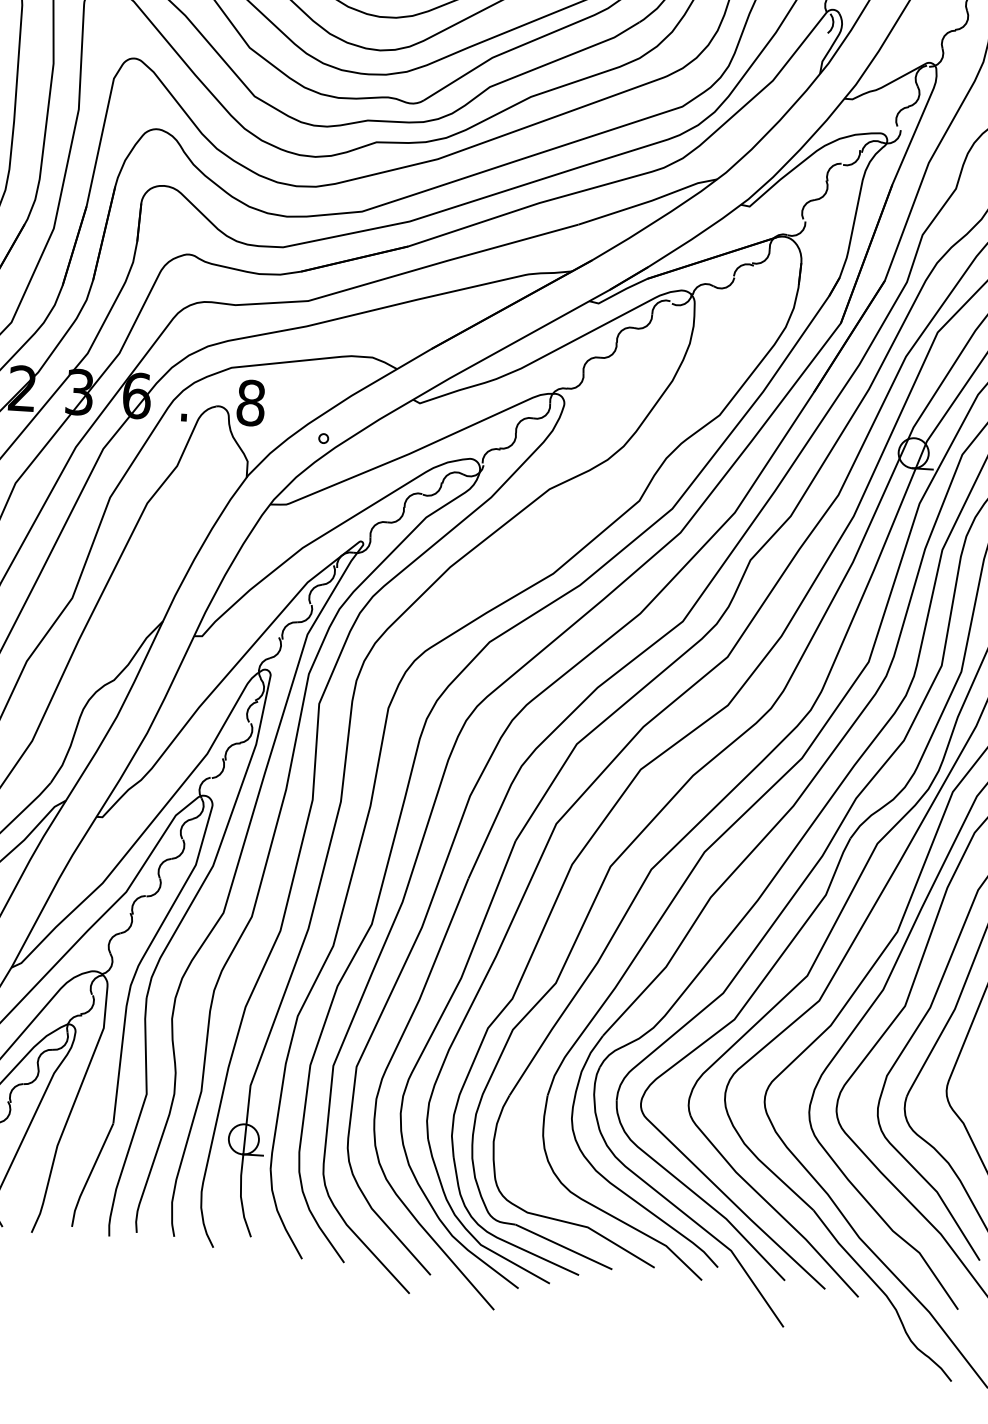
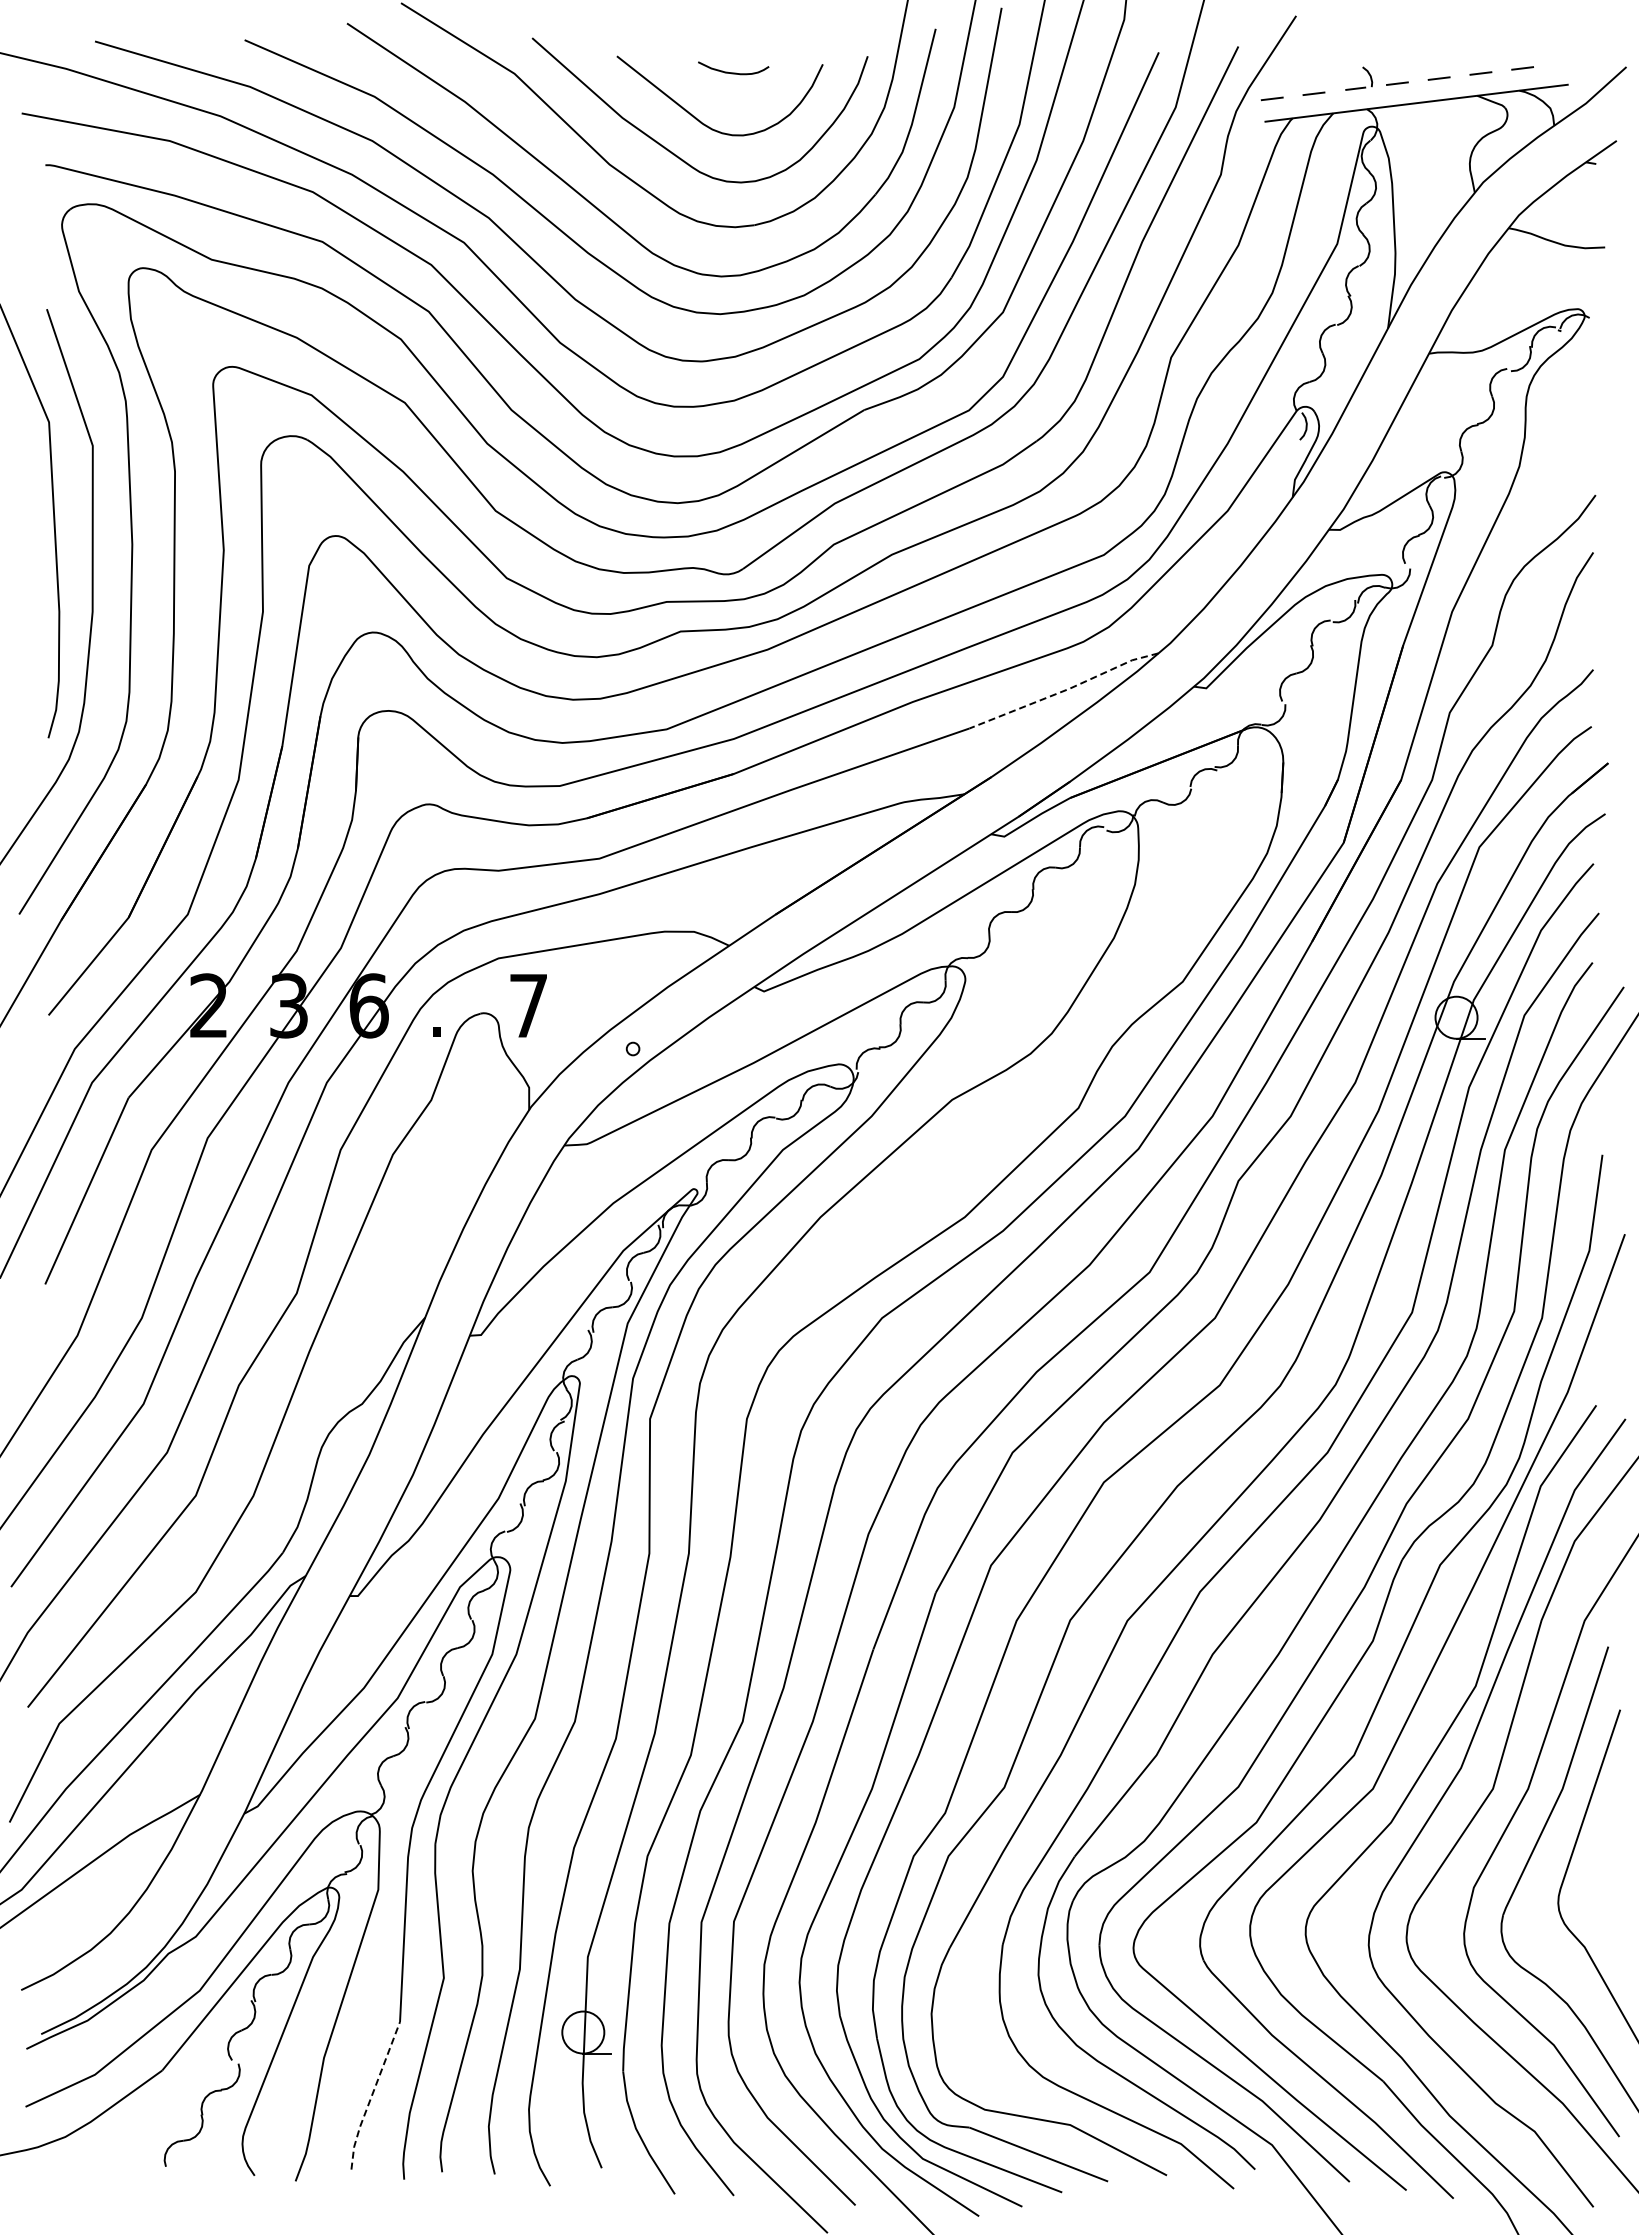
line: (648, 201) -> (1065, 690), solid -> dashed
text: (250, 402) -> (528, 1005), 8 -> 7
line: (90, 1174) -> (372, 2095), solid -> dashed

